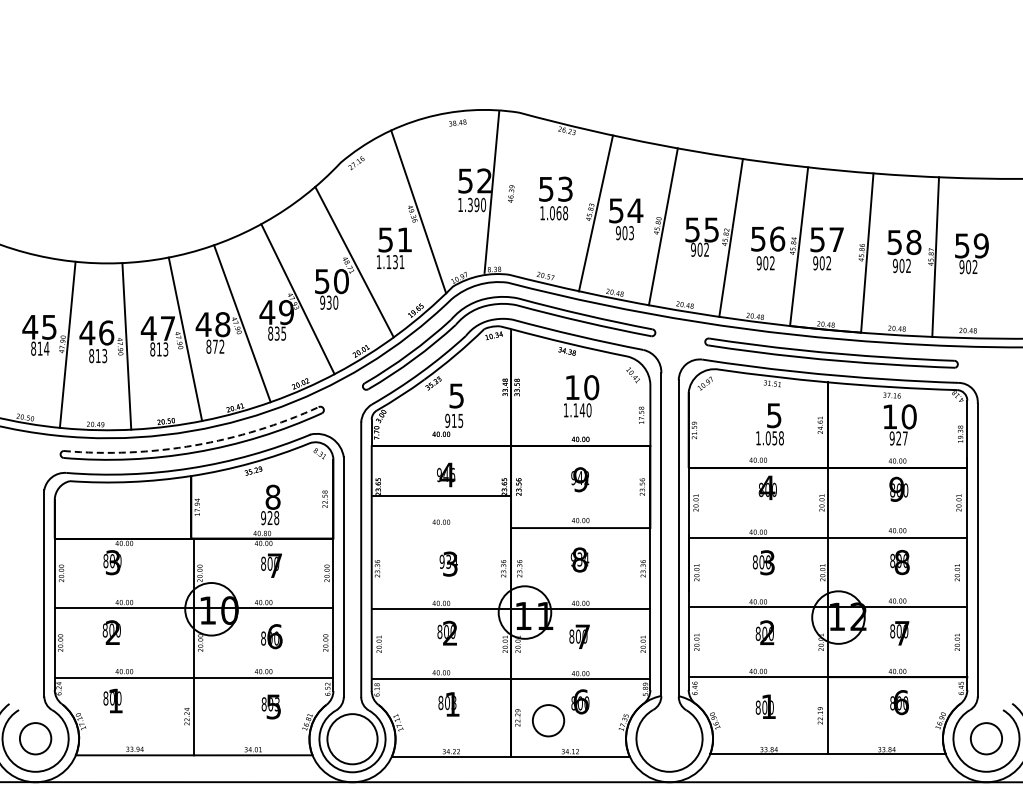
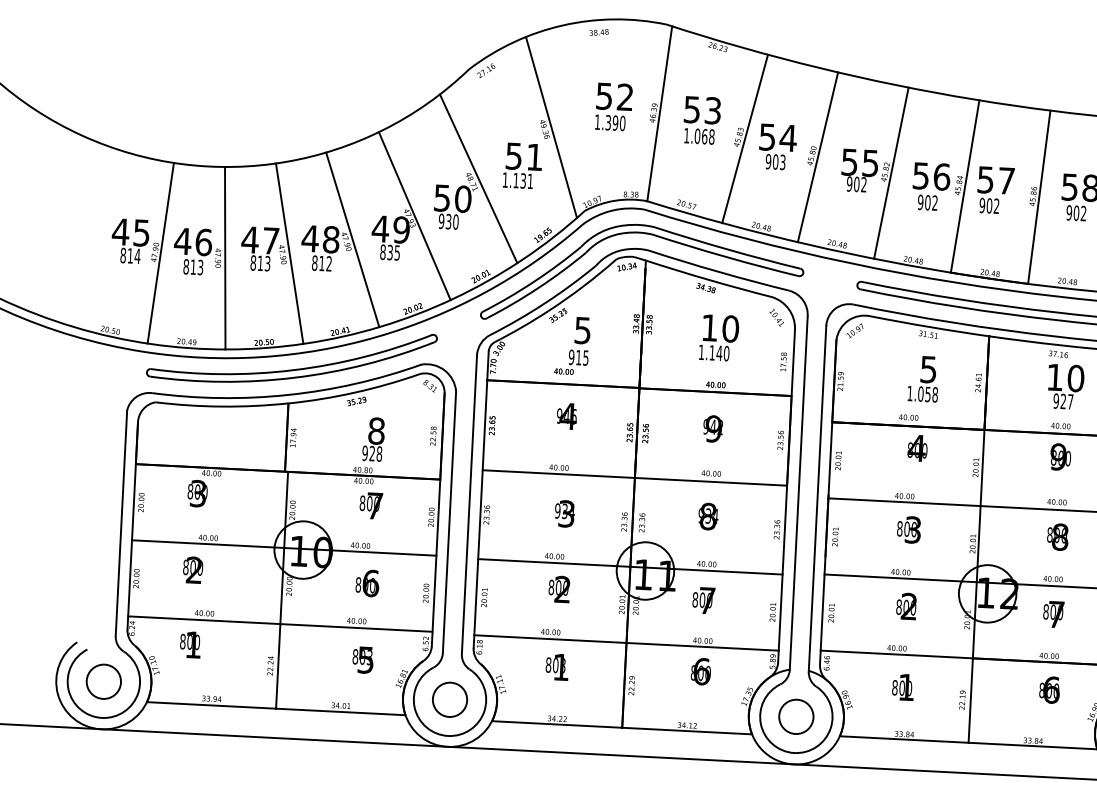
line: (491, 192) -> (659, 113), moved
text: (215, 346) -> (322, 263), 872 -> 812
line: (194, 445) -> (293, 370), dashed -> solid
line: (441, 496) -> (558, 474), moved
circle: (548, 720) -> (796, 716), moved
circle: (352, 738) -> (450, 699), size x0.62

